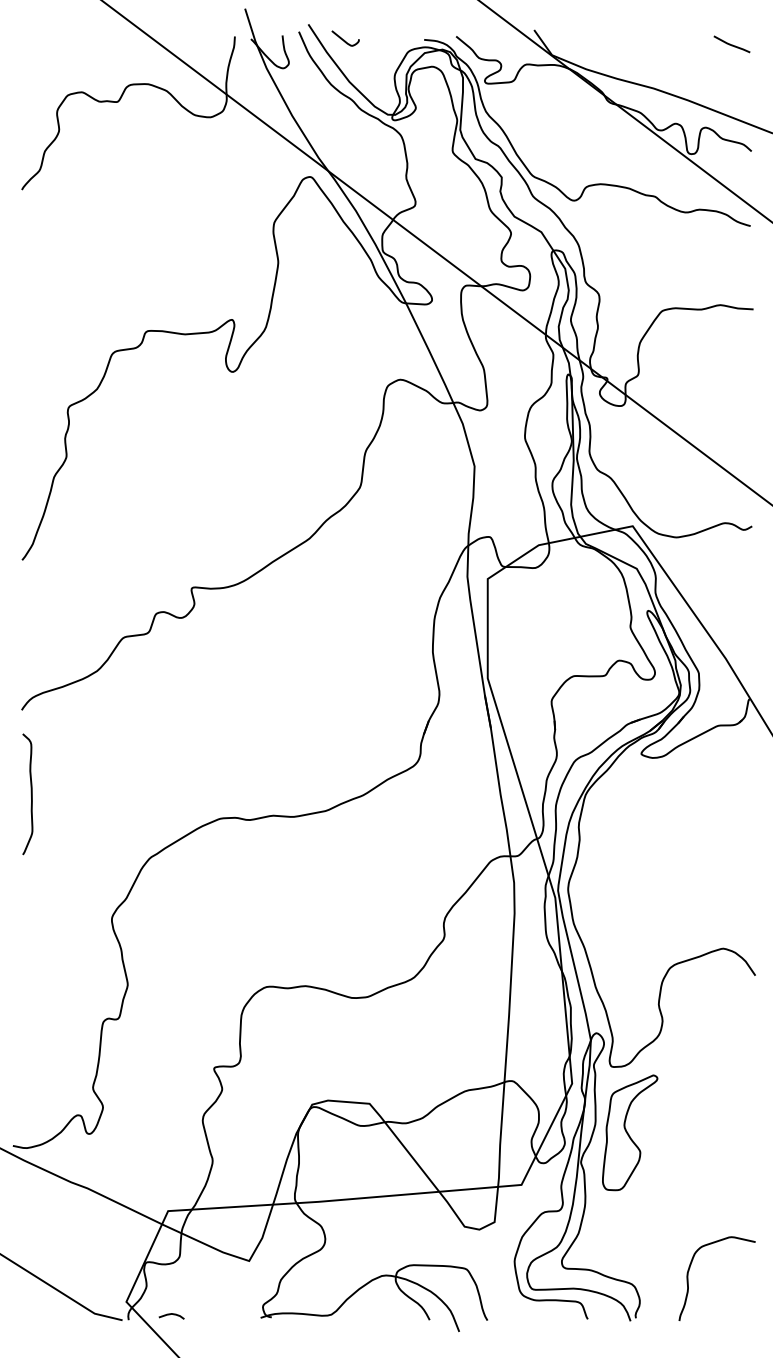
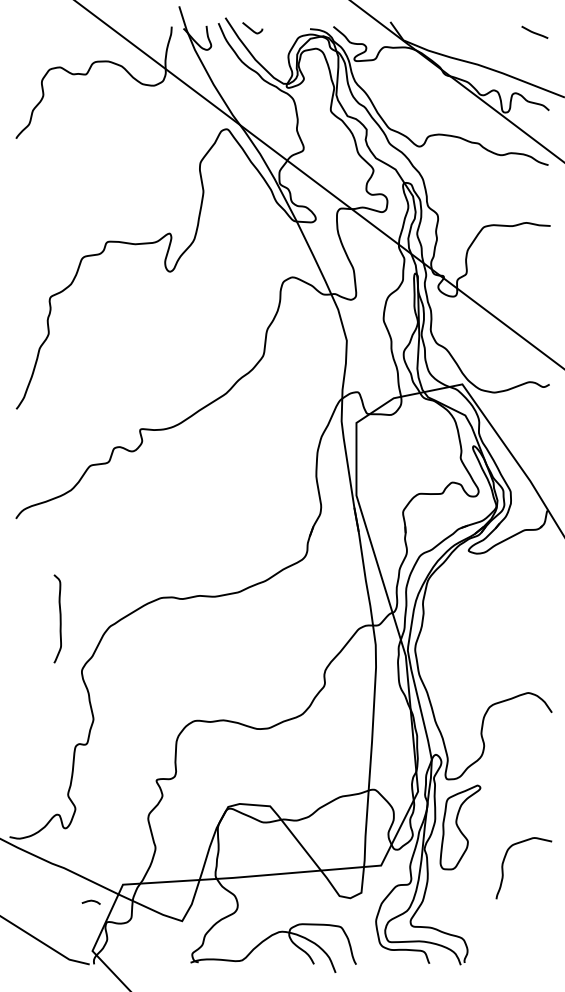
curve: (30, 794) -> (59, 619), moved
curve: (690, 1268) -> (504, 860), moved
curve: (170, 1315) -> (90, 901), moved

